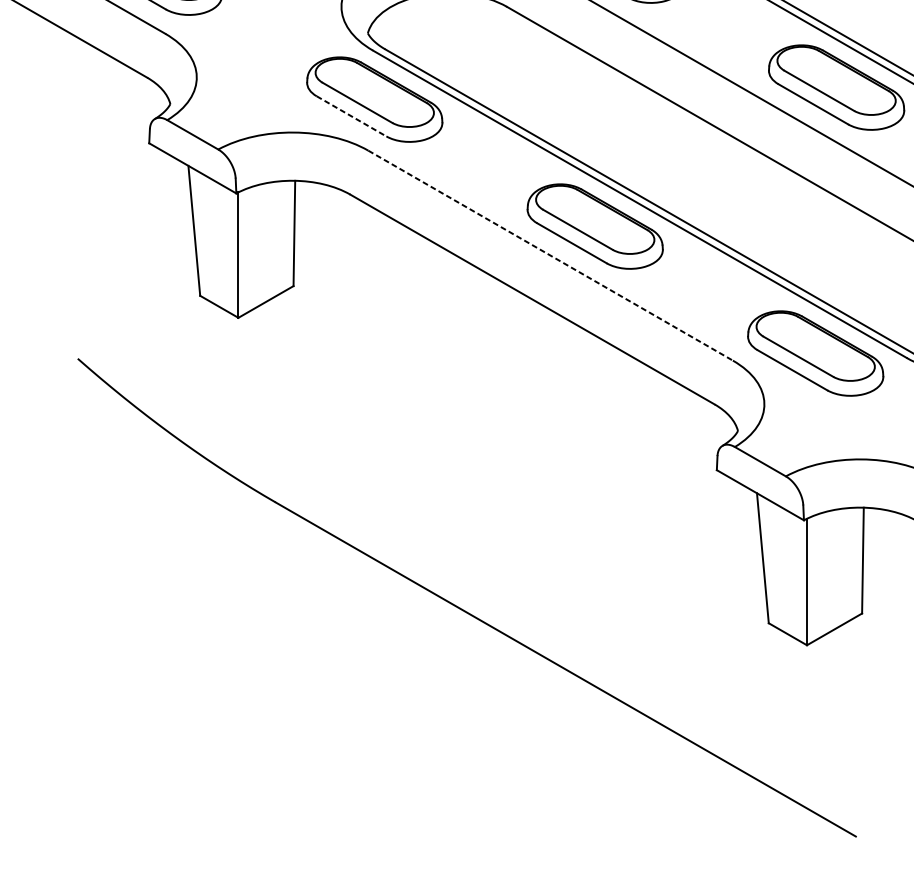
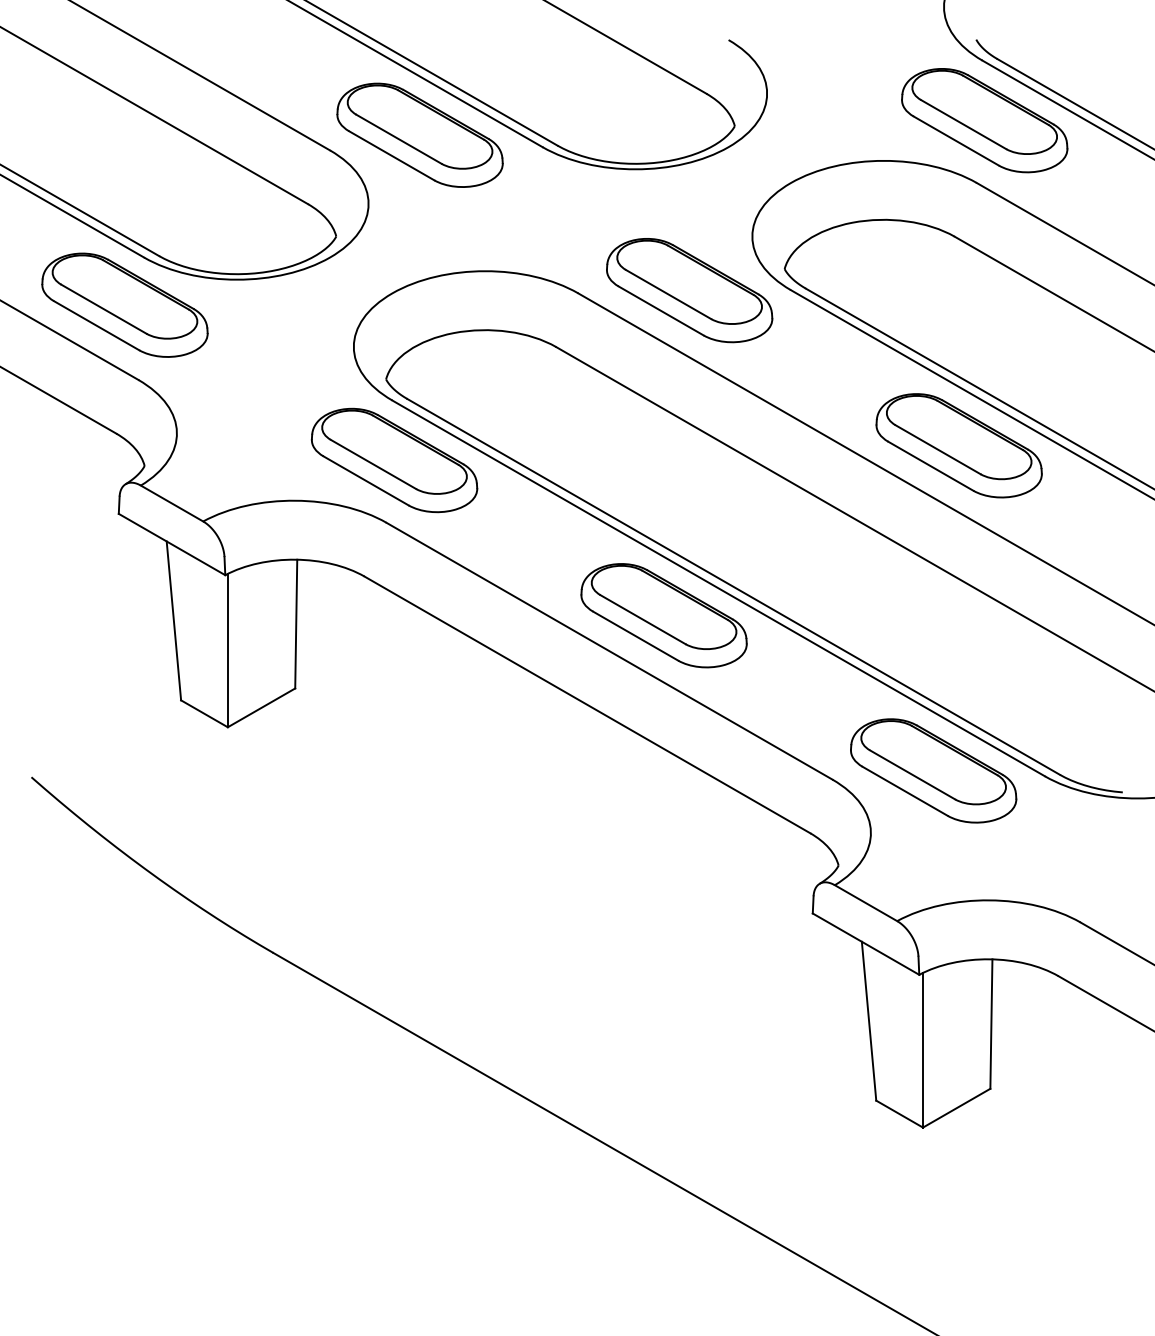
line: (351, 116) -> (366, 481), dashed -> solid
line: (550, 255) -> (609, 651), dashed -> solid

